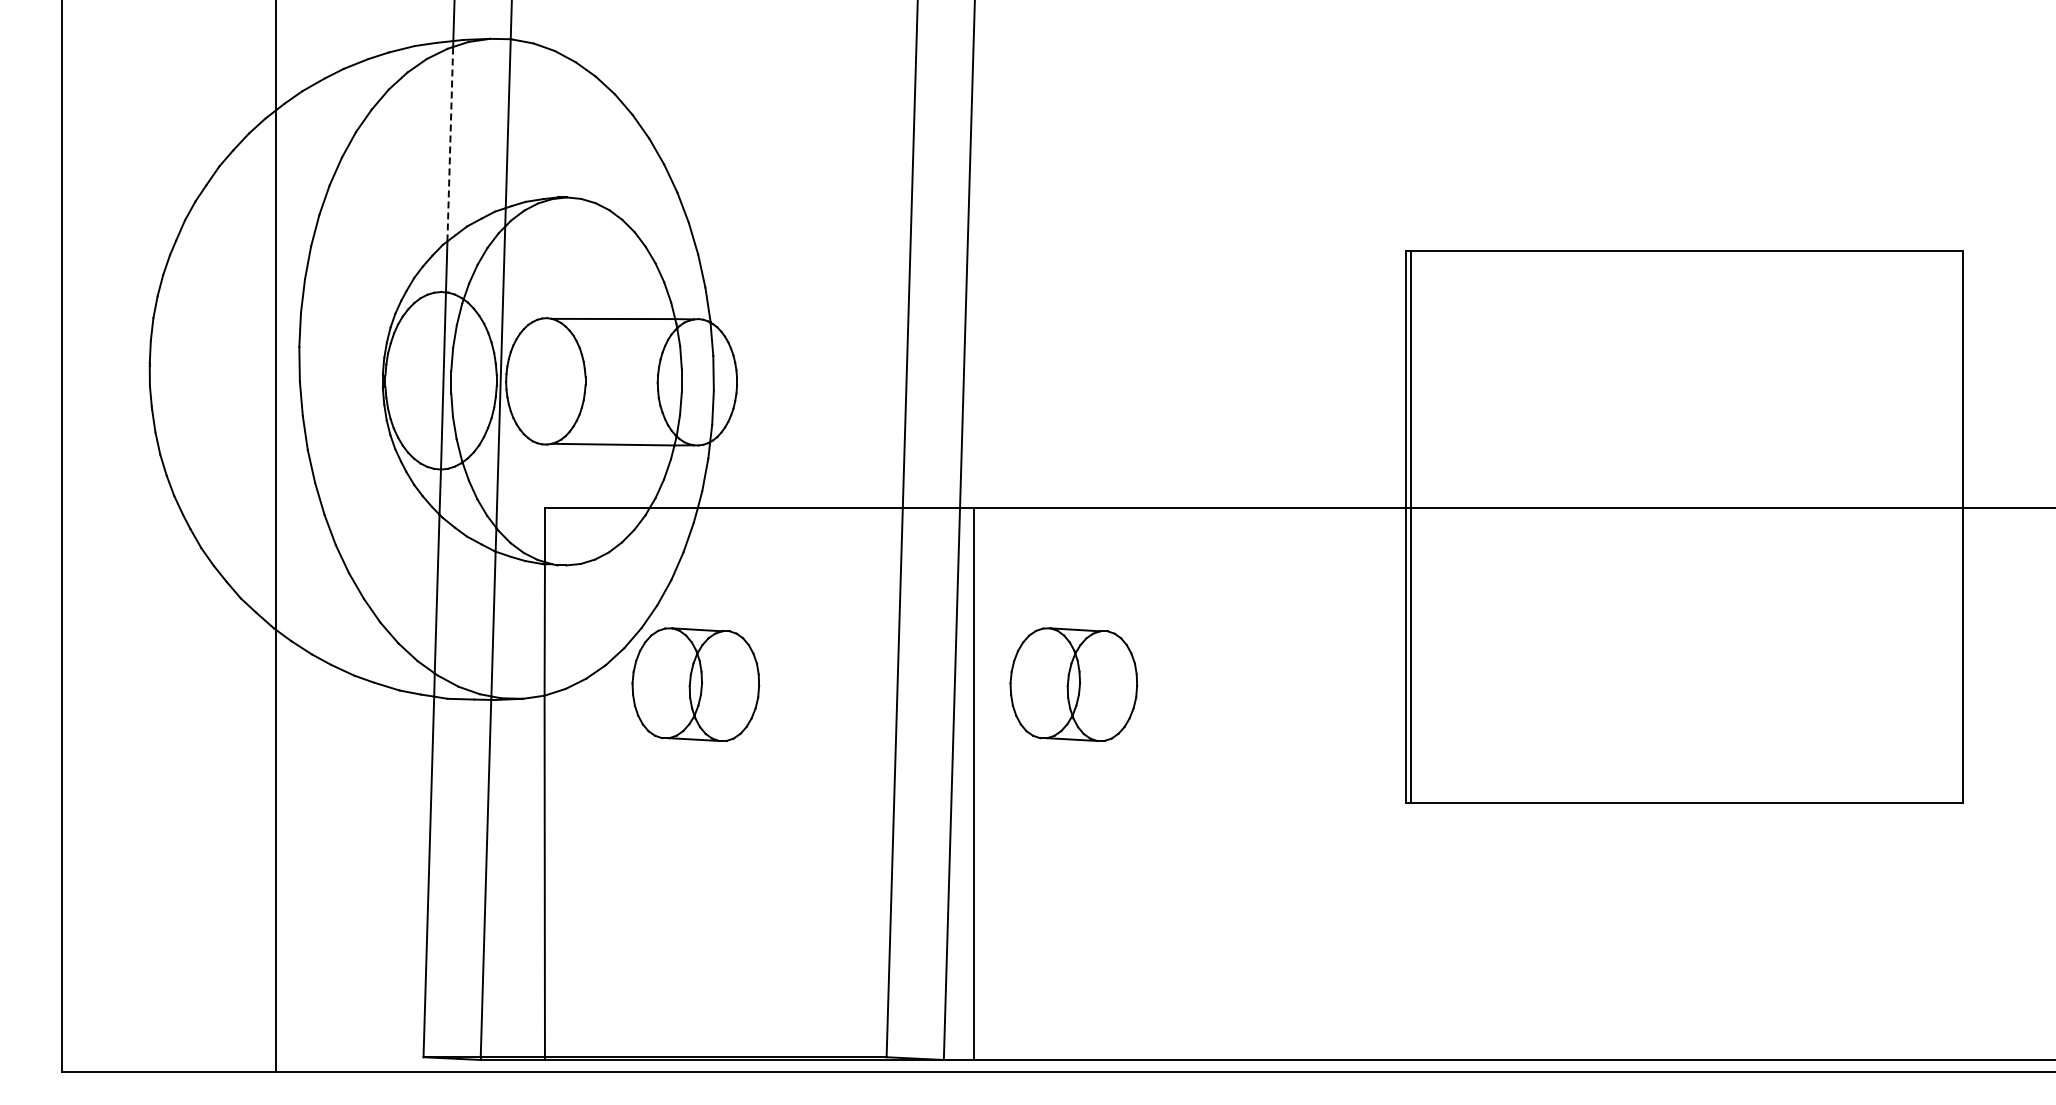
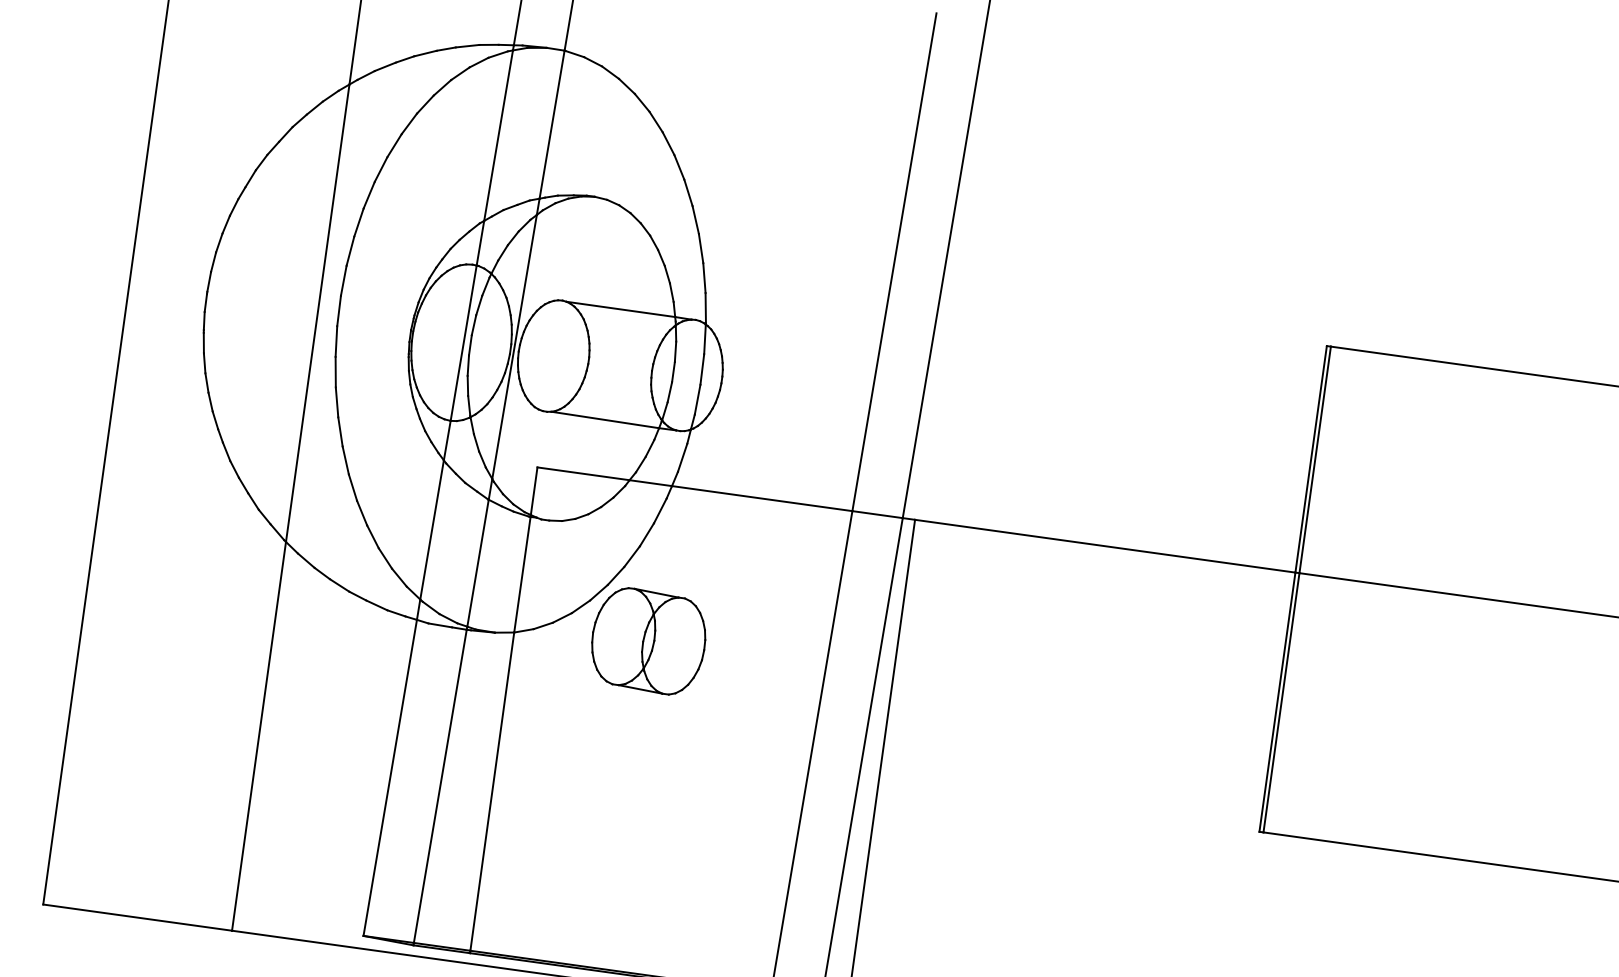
line: (450, 143) -> (498, 135), dashed -> solid
part: (1073, 684) -> (981, 687), removed

